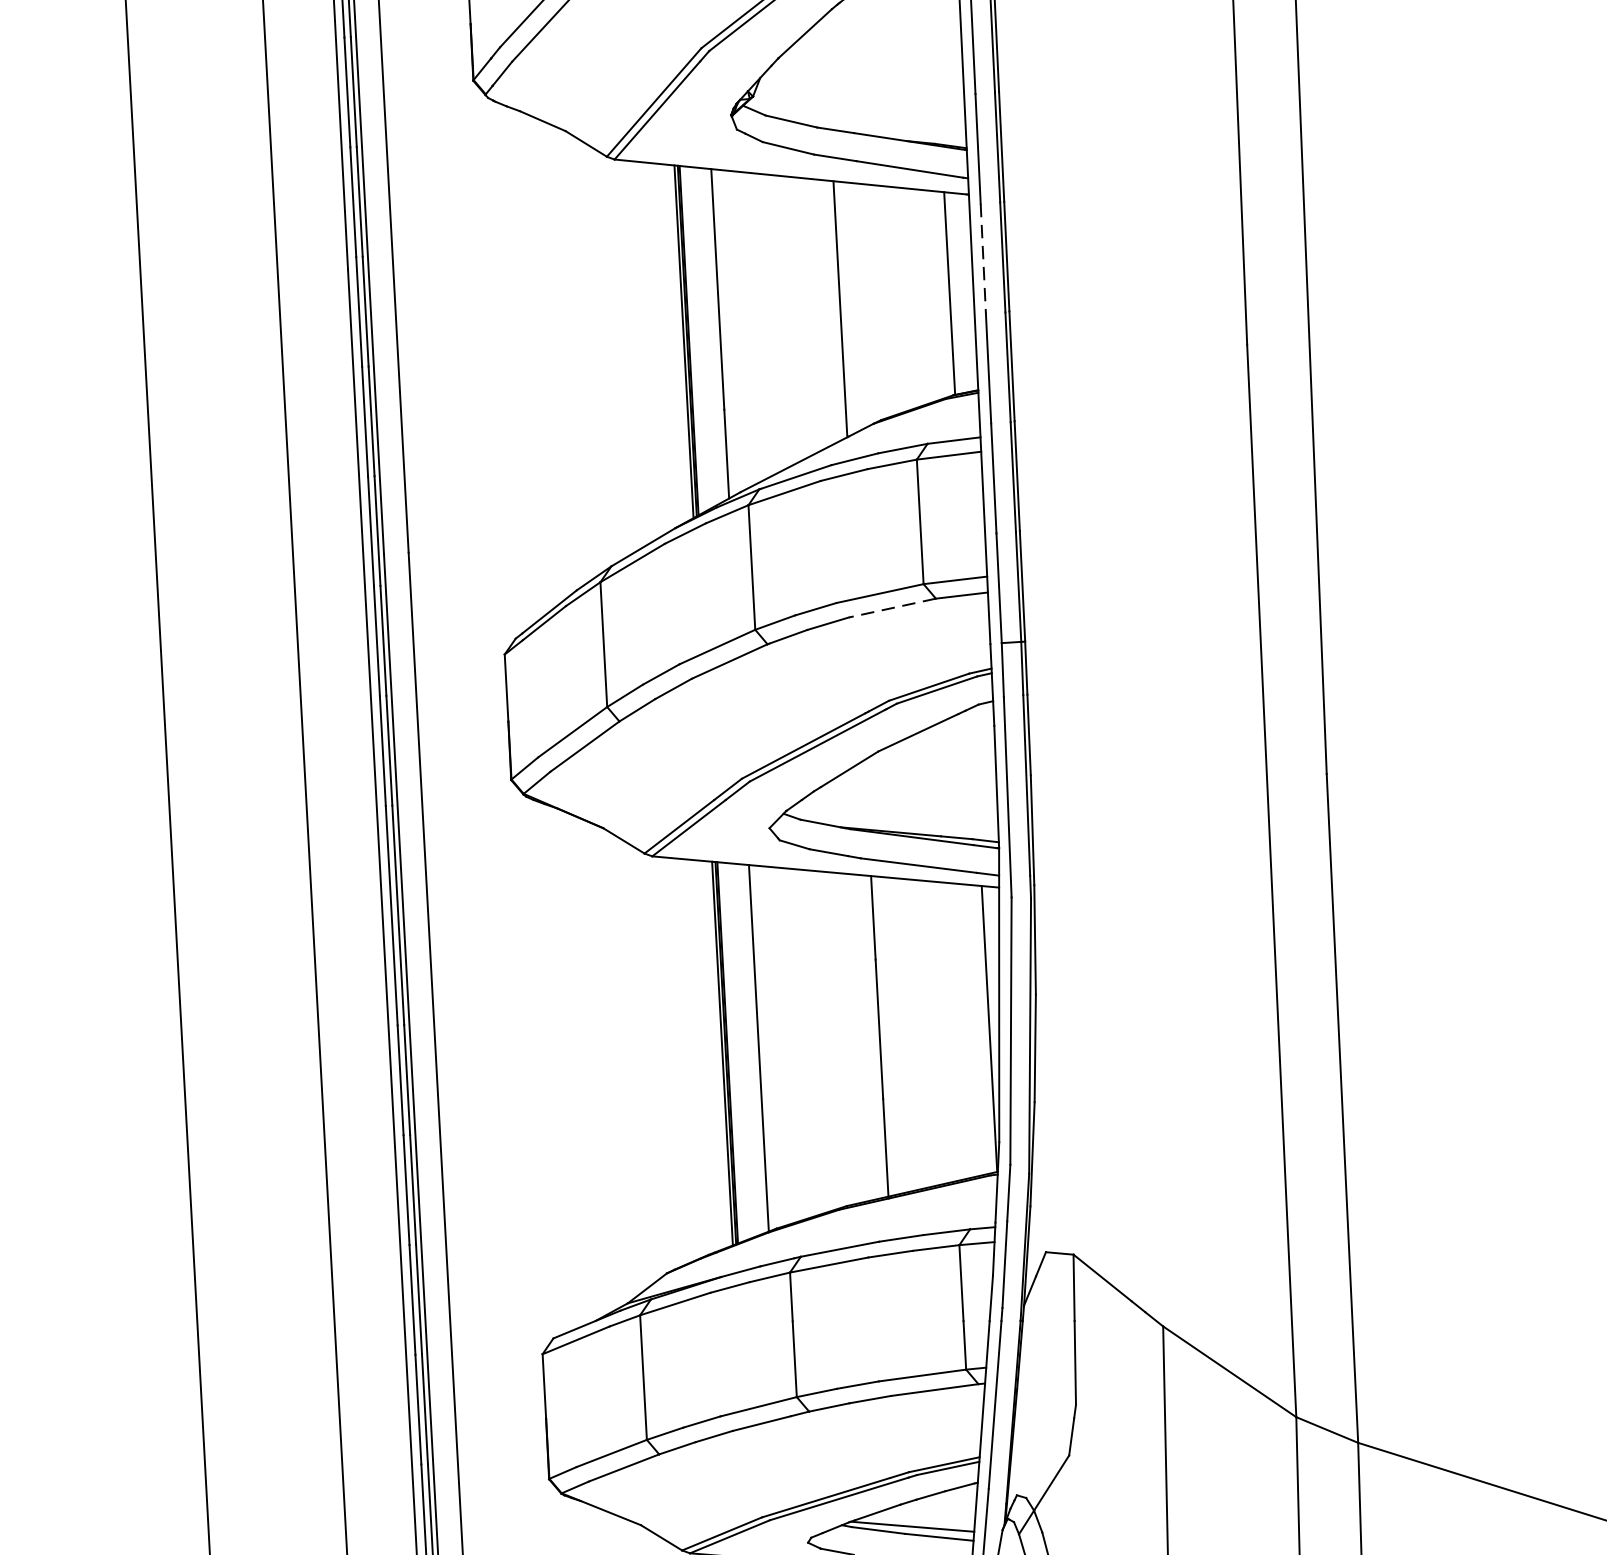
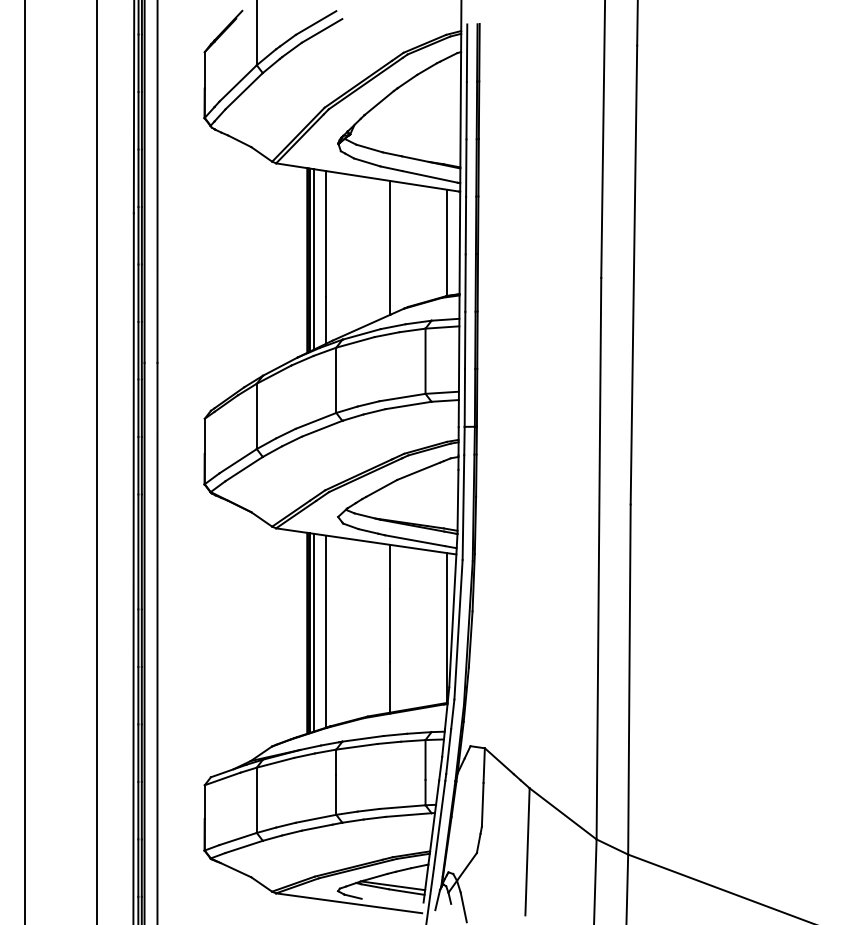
line: (982, 258) -> (465, 225), dashed -> solid
line: (695, 339) -> (313, 259), added
line: (892, 608) -> (408, 405), dashed -> solid
line: (734, 1051) -> (313, 632), added

